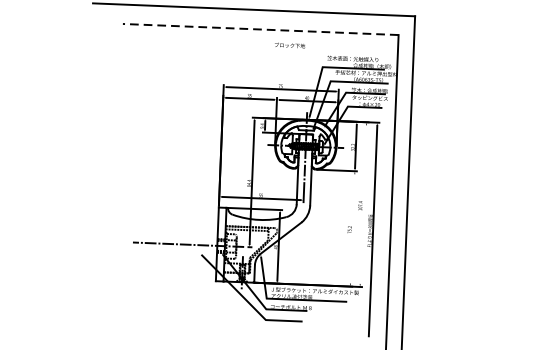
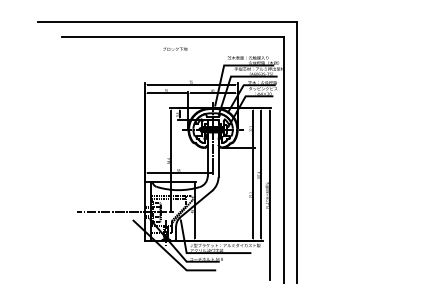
line: (261, 29) -> (173, 37), dashed -> solid
text: (290, 44) -> (175, 48), moved
line: (363, 204) -> (261, 174), added
line: (352, 229) -> (253, 194), added

